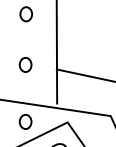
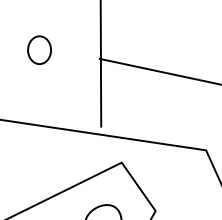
part: (25, 121) -> (39, 160), removed

